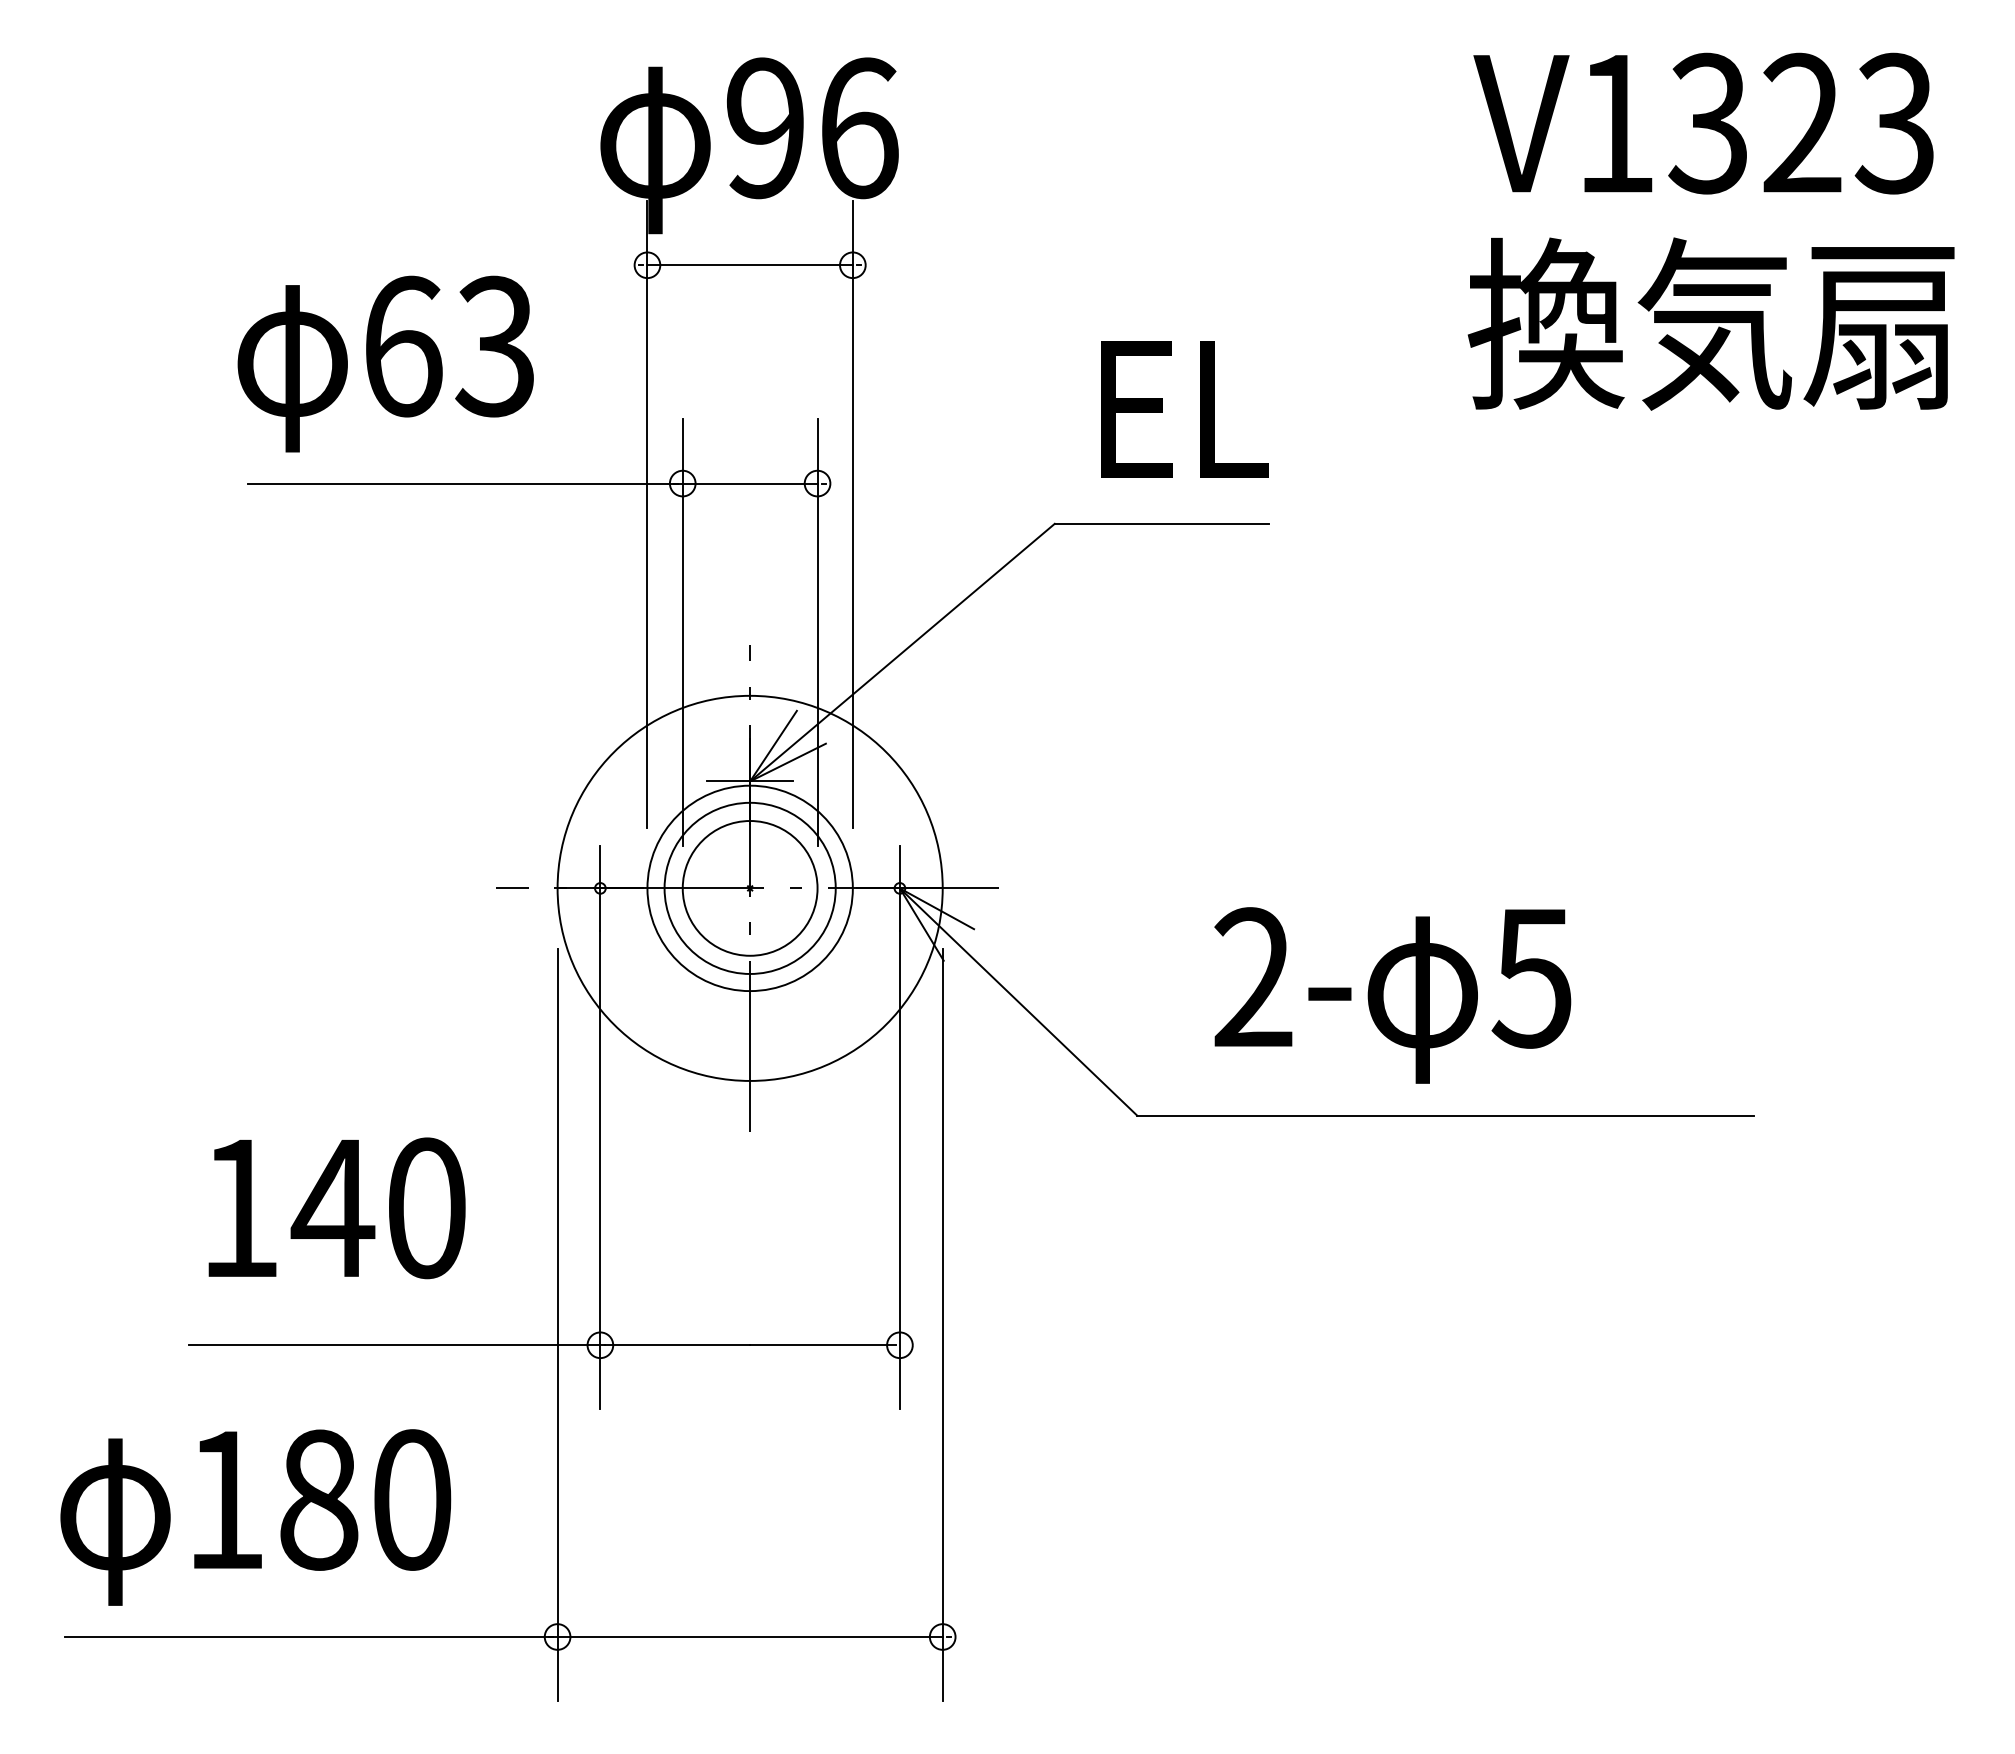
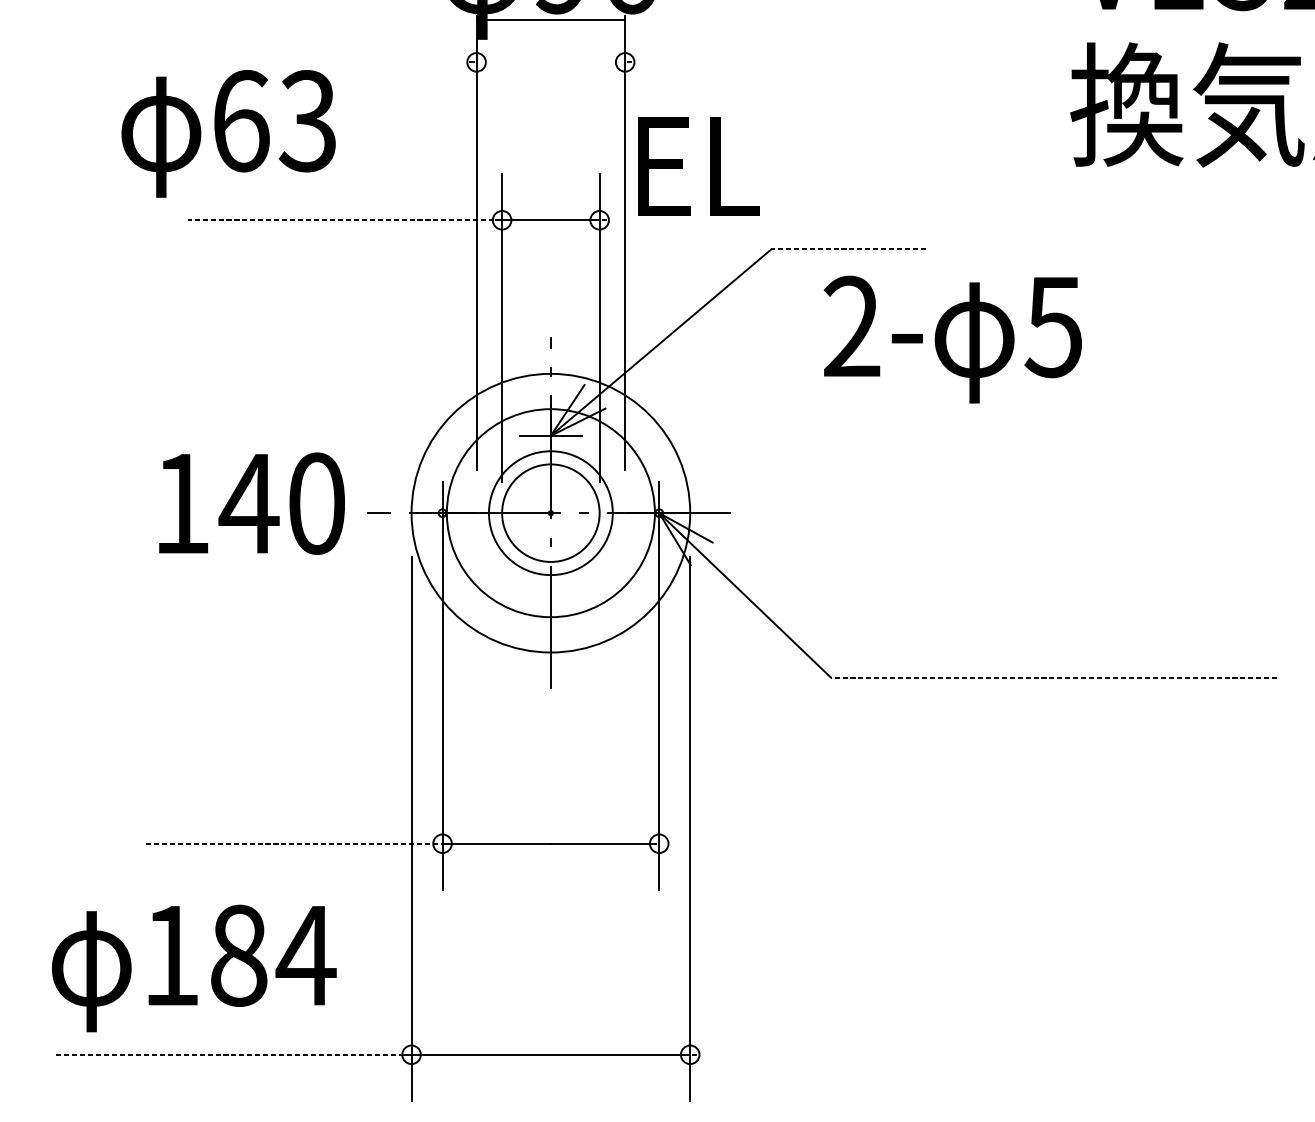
line: (749, 265) -> (550, 20), moved
text: (385, 363) -> (228, 133), moved
text: (1184, 409) -> (698, 166), moved
line: (464, 483) -> (344, 220), solid -> dashed
line: (1161, 523) -> (848, 249), solid -> dashed
circle: (749, 888) -> (550, 513), size x1.4
text: (1392, 995) -> (952, 339), moved
line: (1445, 1115) -> (1053, 677), solid -> dashed
text: (336, 1208) -> (251, 503), moved
line: (396, 1345) -> (295, 843), solid -> dashed
text: (411, 1499) -> (305, 955), 180 -> 184
line: (310, 1636) -> (232, 1054), solid -> dashed

